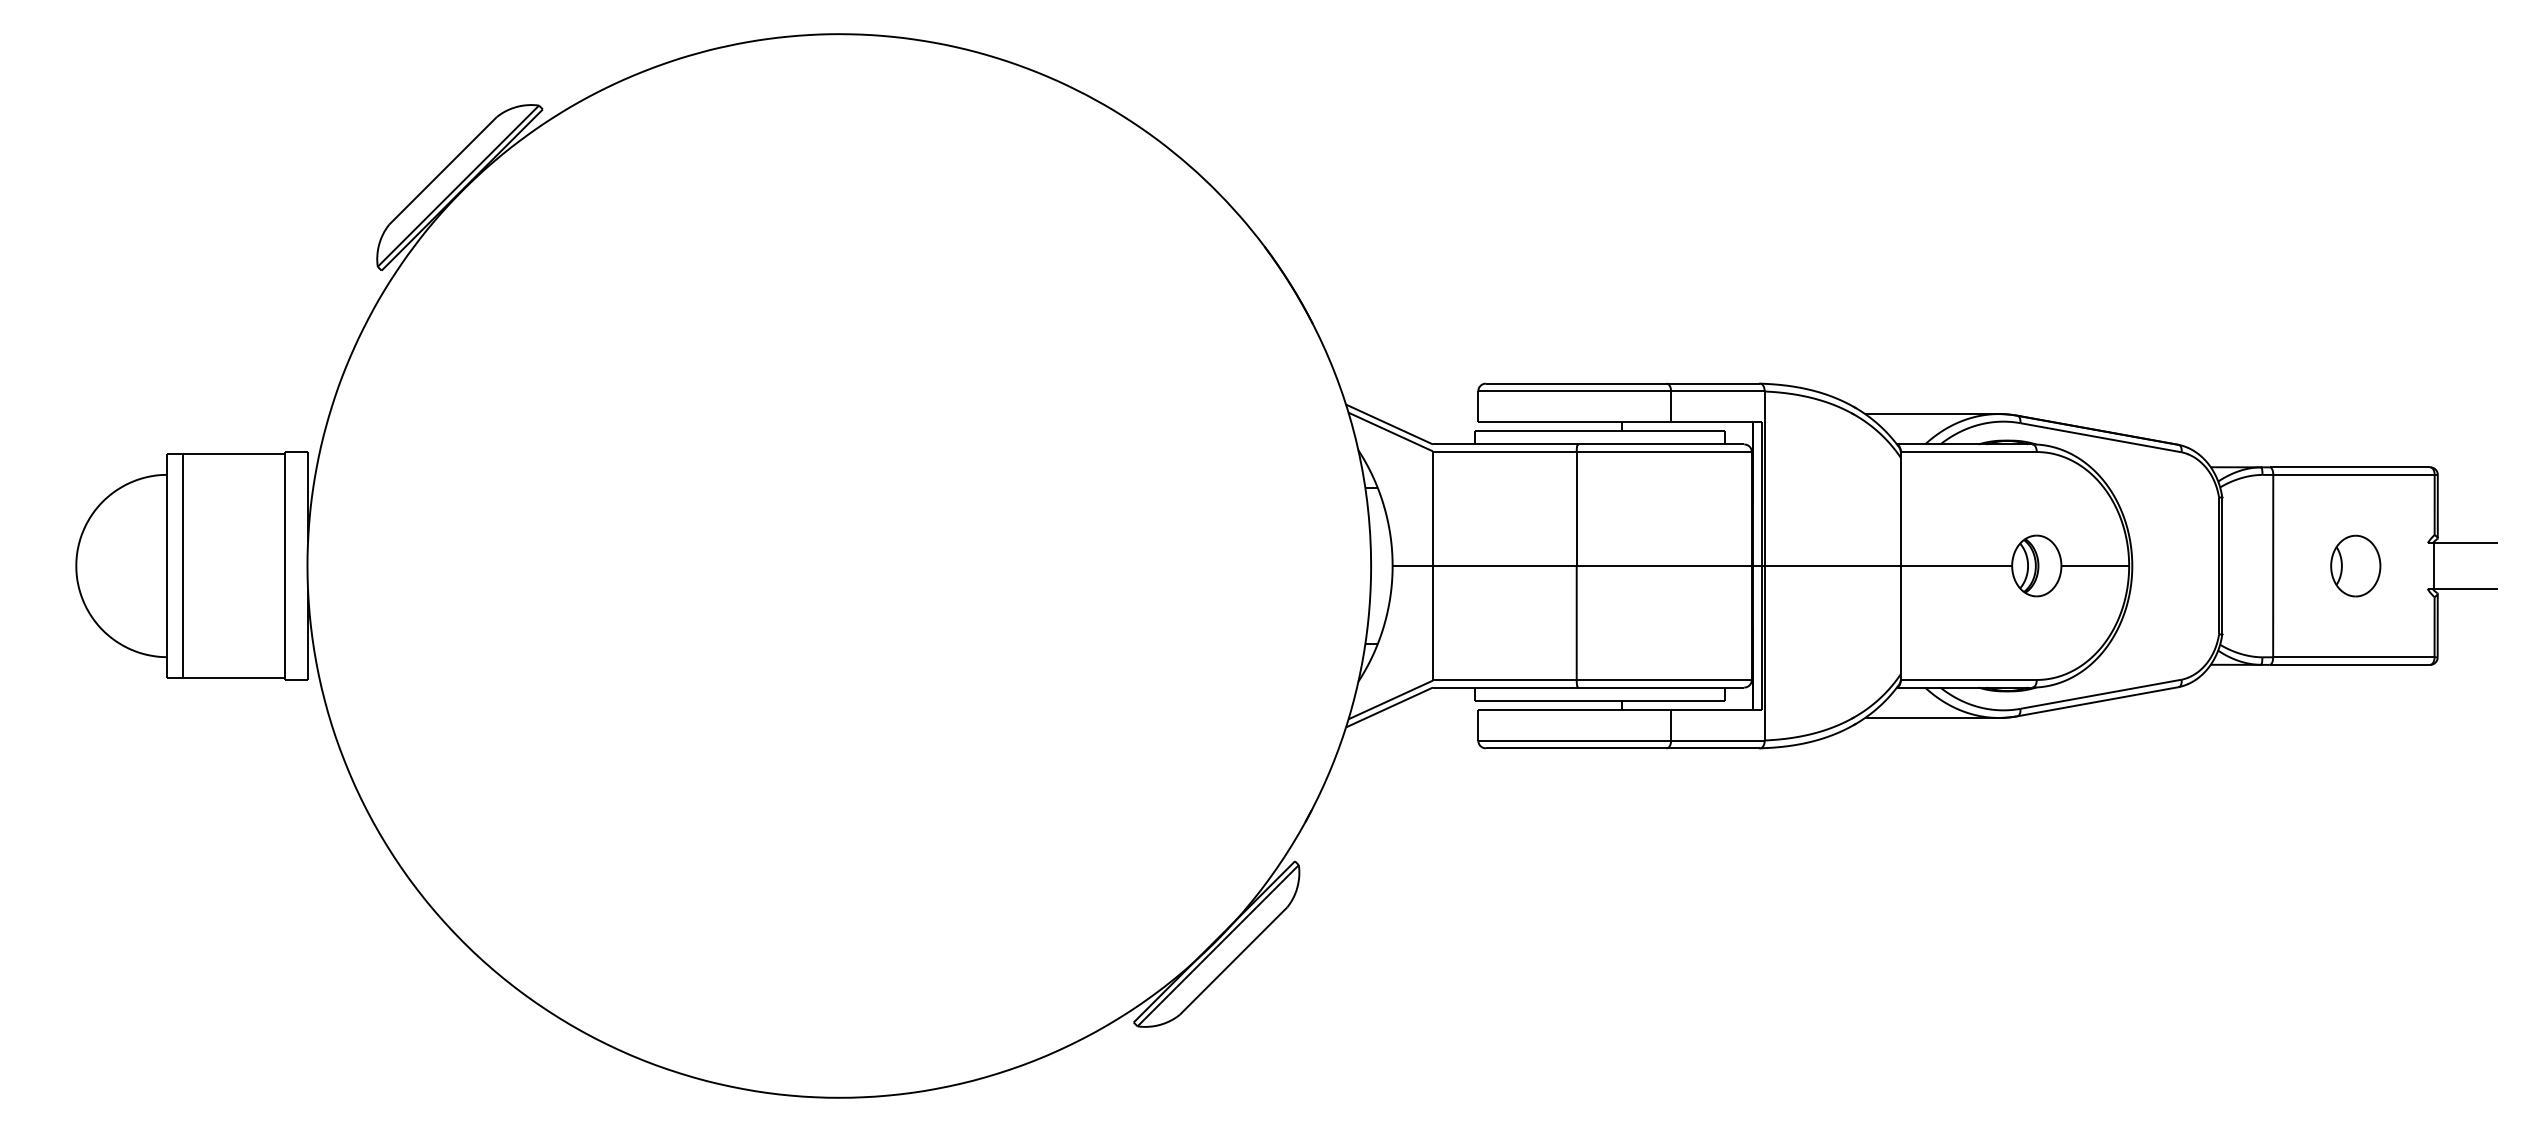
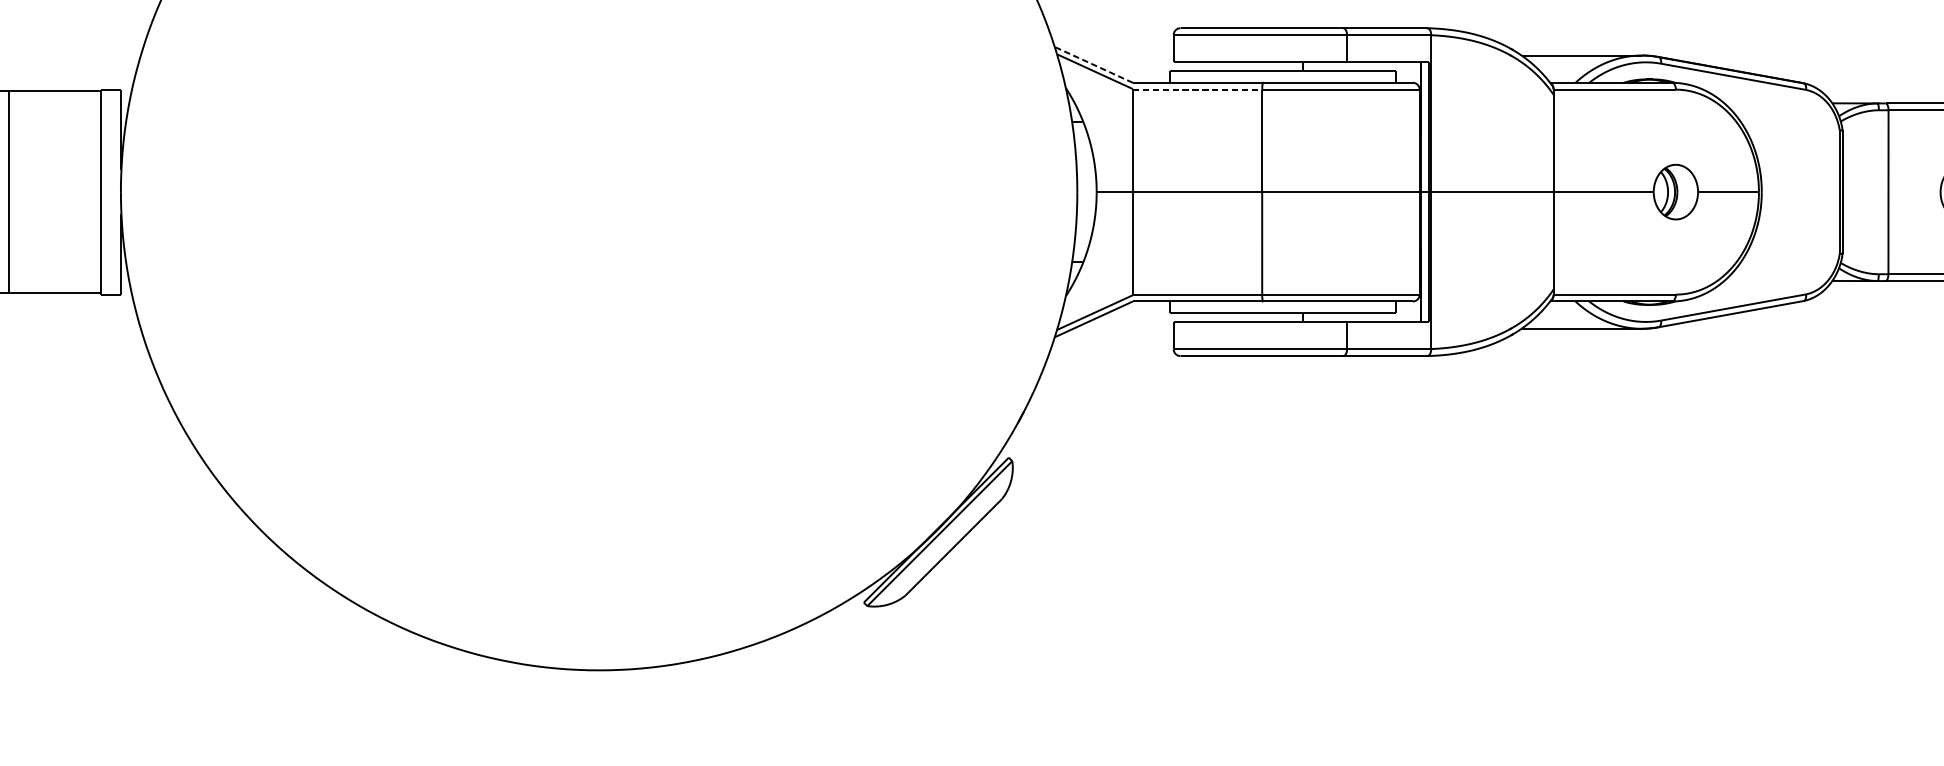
line: (1389, 424) -> (1093, 64), solid -> dashed
line: (1504, 452) -> (1197, 90), solid -> dashed

